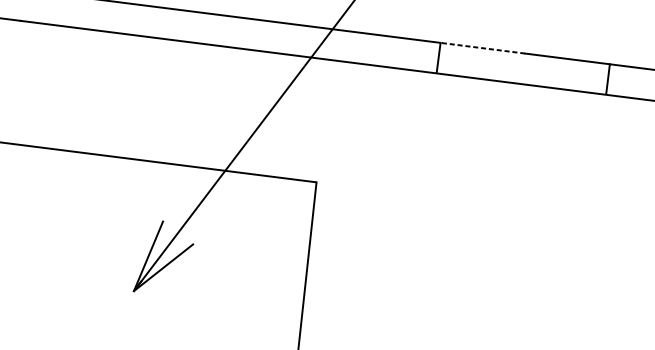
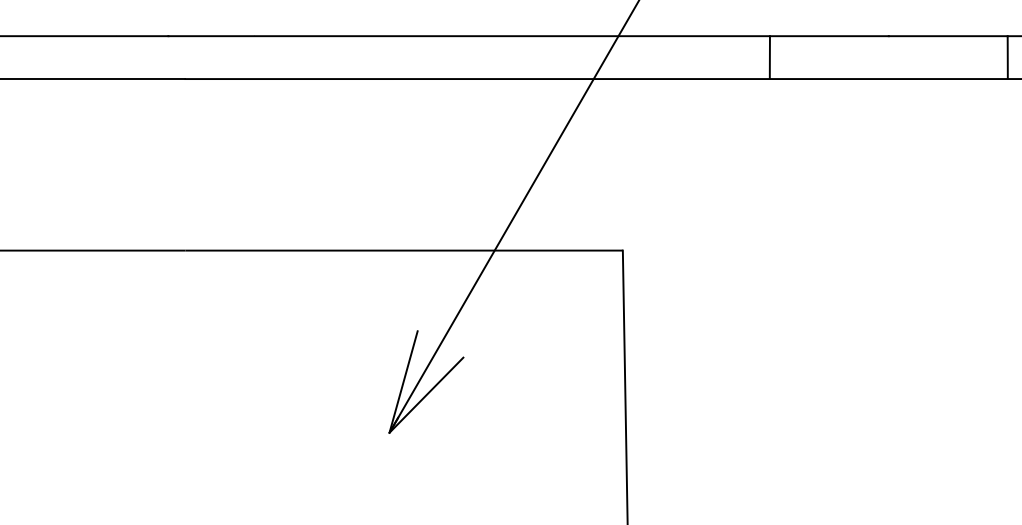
line: (482, 48) -> (828, 36), dashed -> solid

